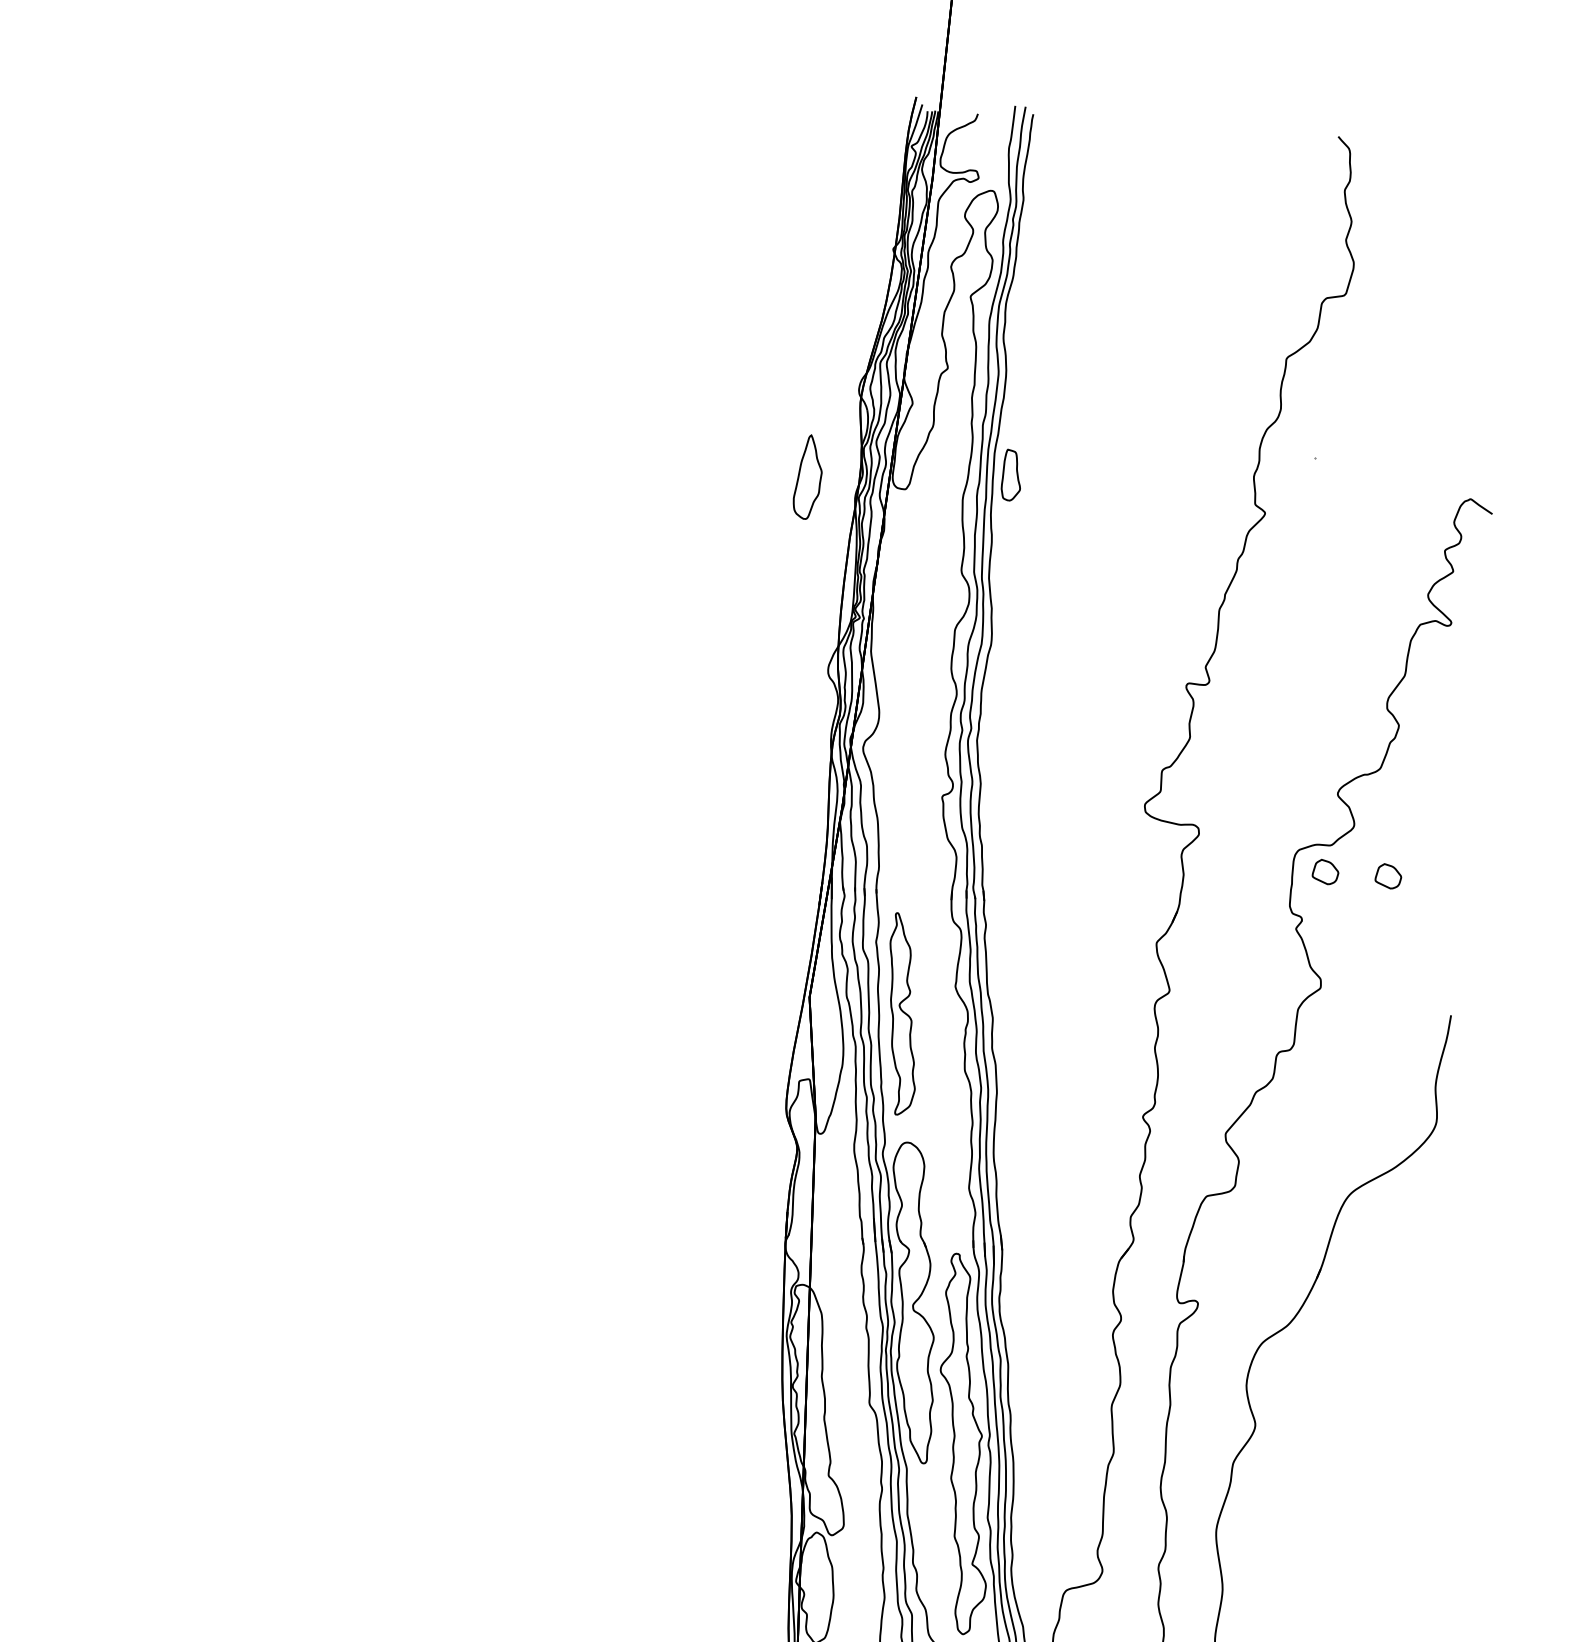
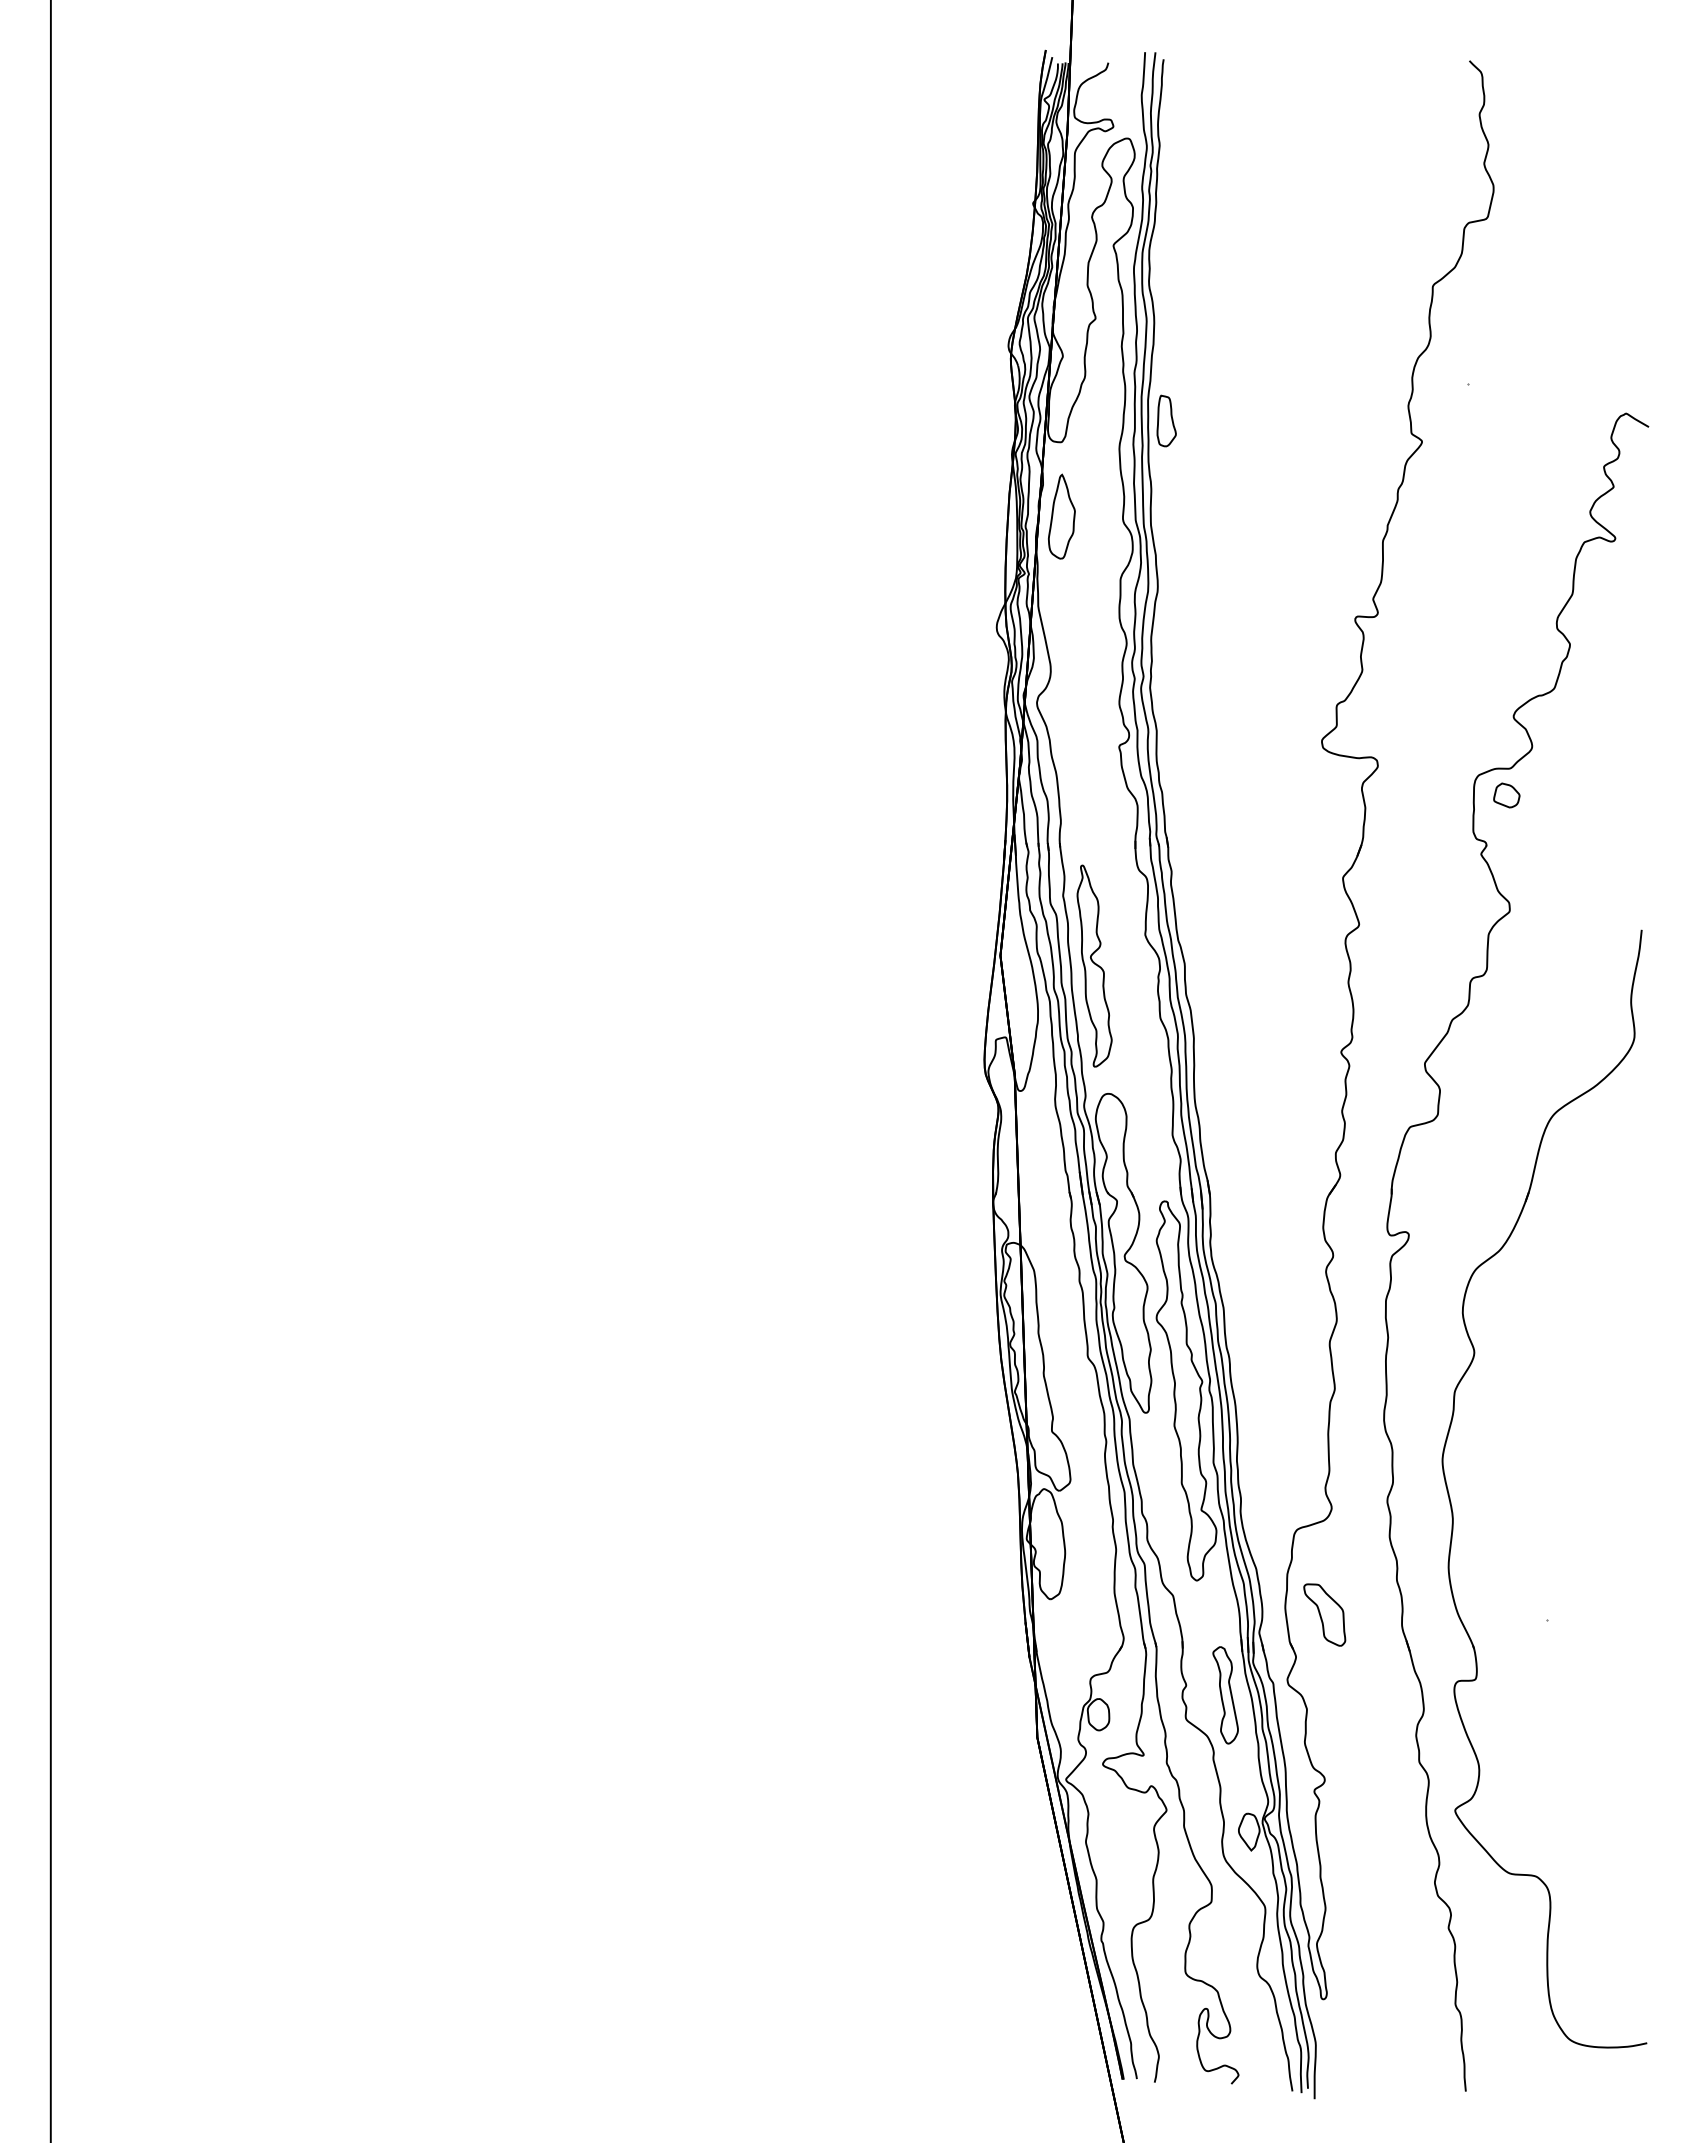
part: (807, 476) -> (1061, 516), moved
part: (1388, 876) -> (1569, 795), removed

